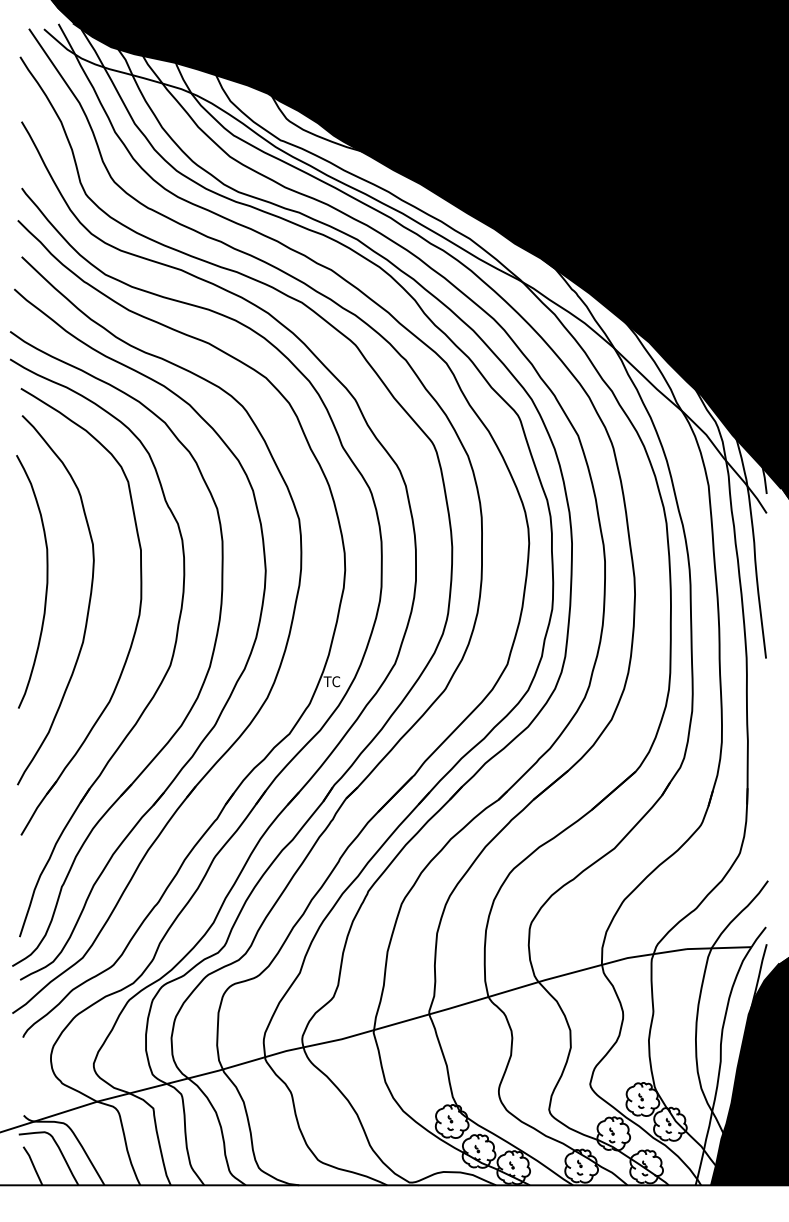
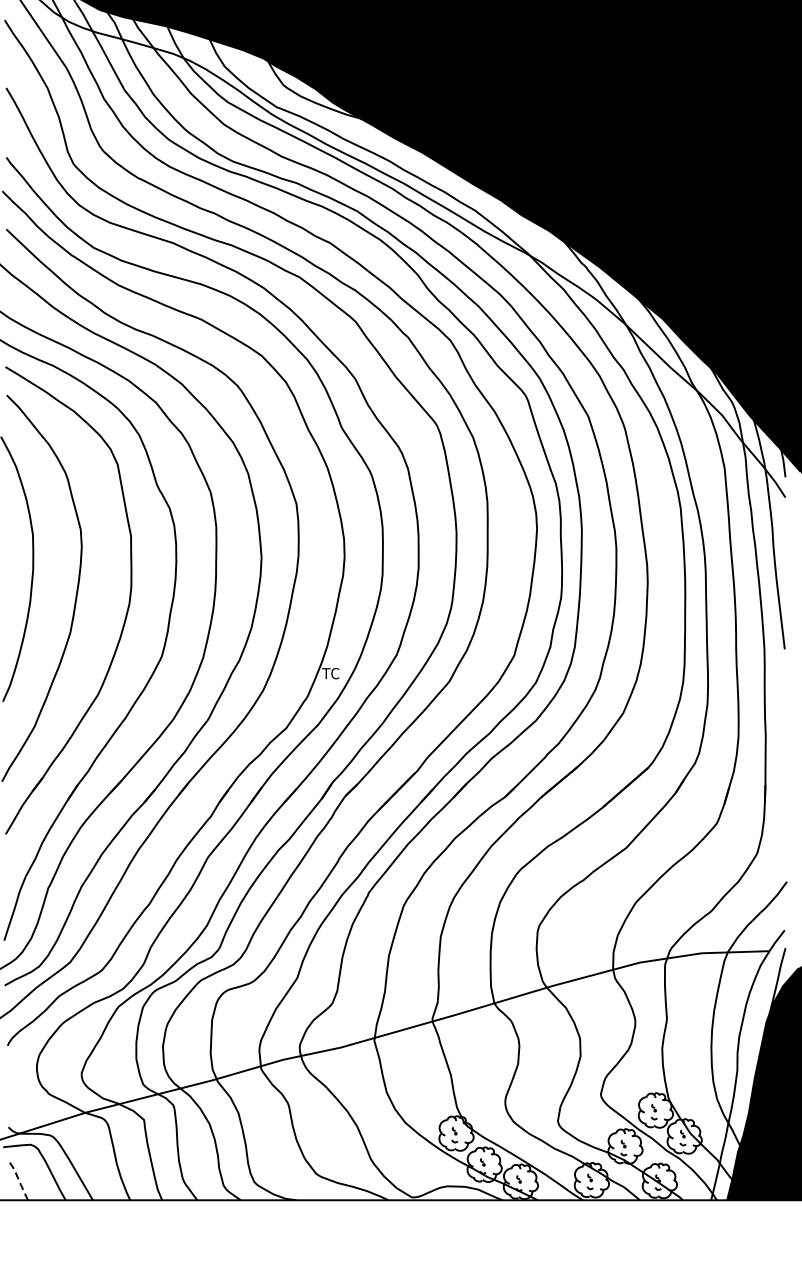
line: (33, 1165) -> (18, 1179), solid -> dashed

